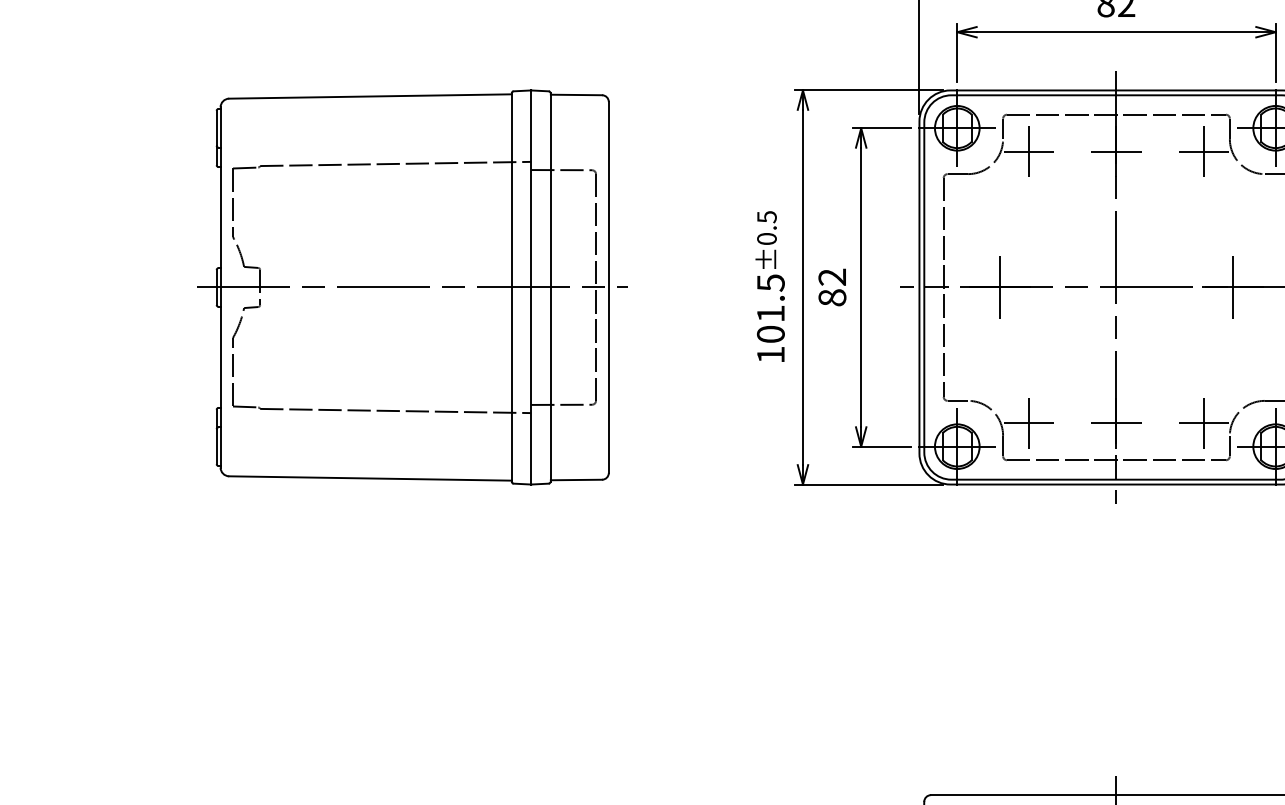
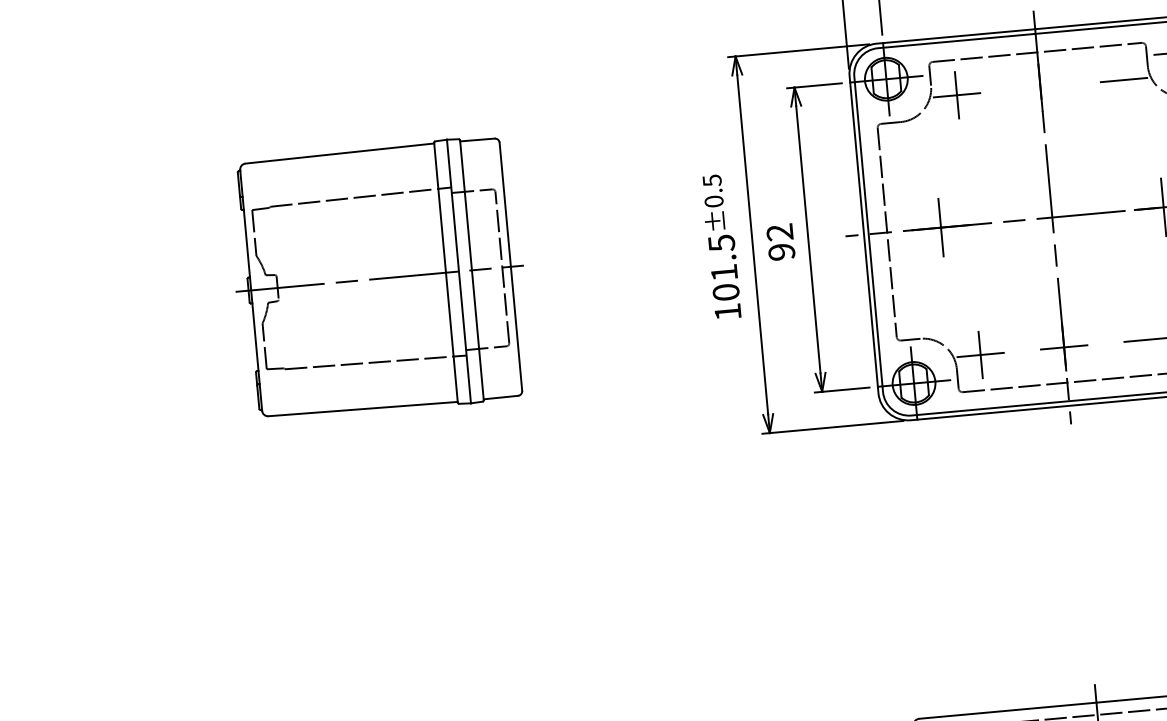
line: (1116, 151) -> (1040, 87), removed
line: (1203, 151) -> (1123, 80), removed
part: (412, 287) -> (379, 278), size x0.7
text: (832, 297) -> (781, 251), 82 -> 92
line: (1203, 423) -> (1147, 339), removed

